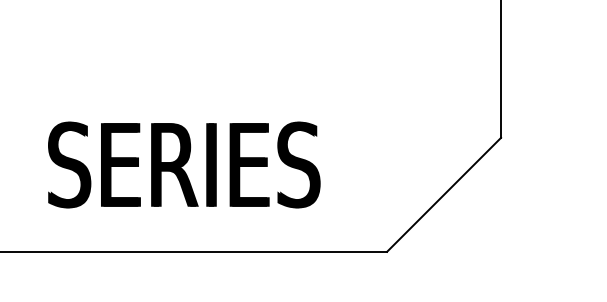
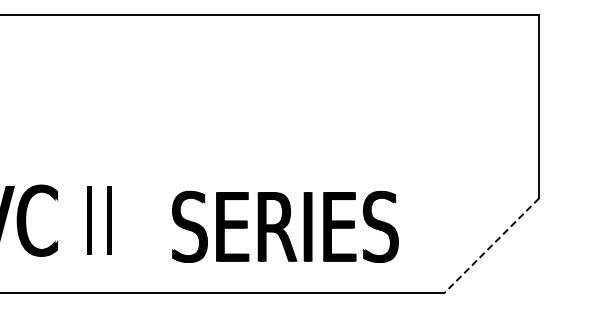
text: (184, 164) -> (285, 226), moved
line: (443, 195) -> (491, 246), solid -> dashed

